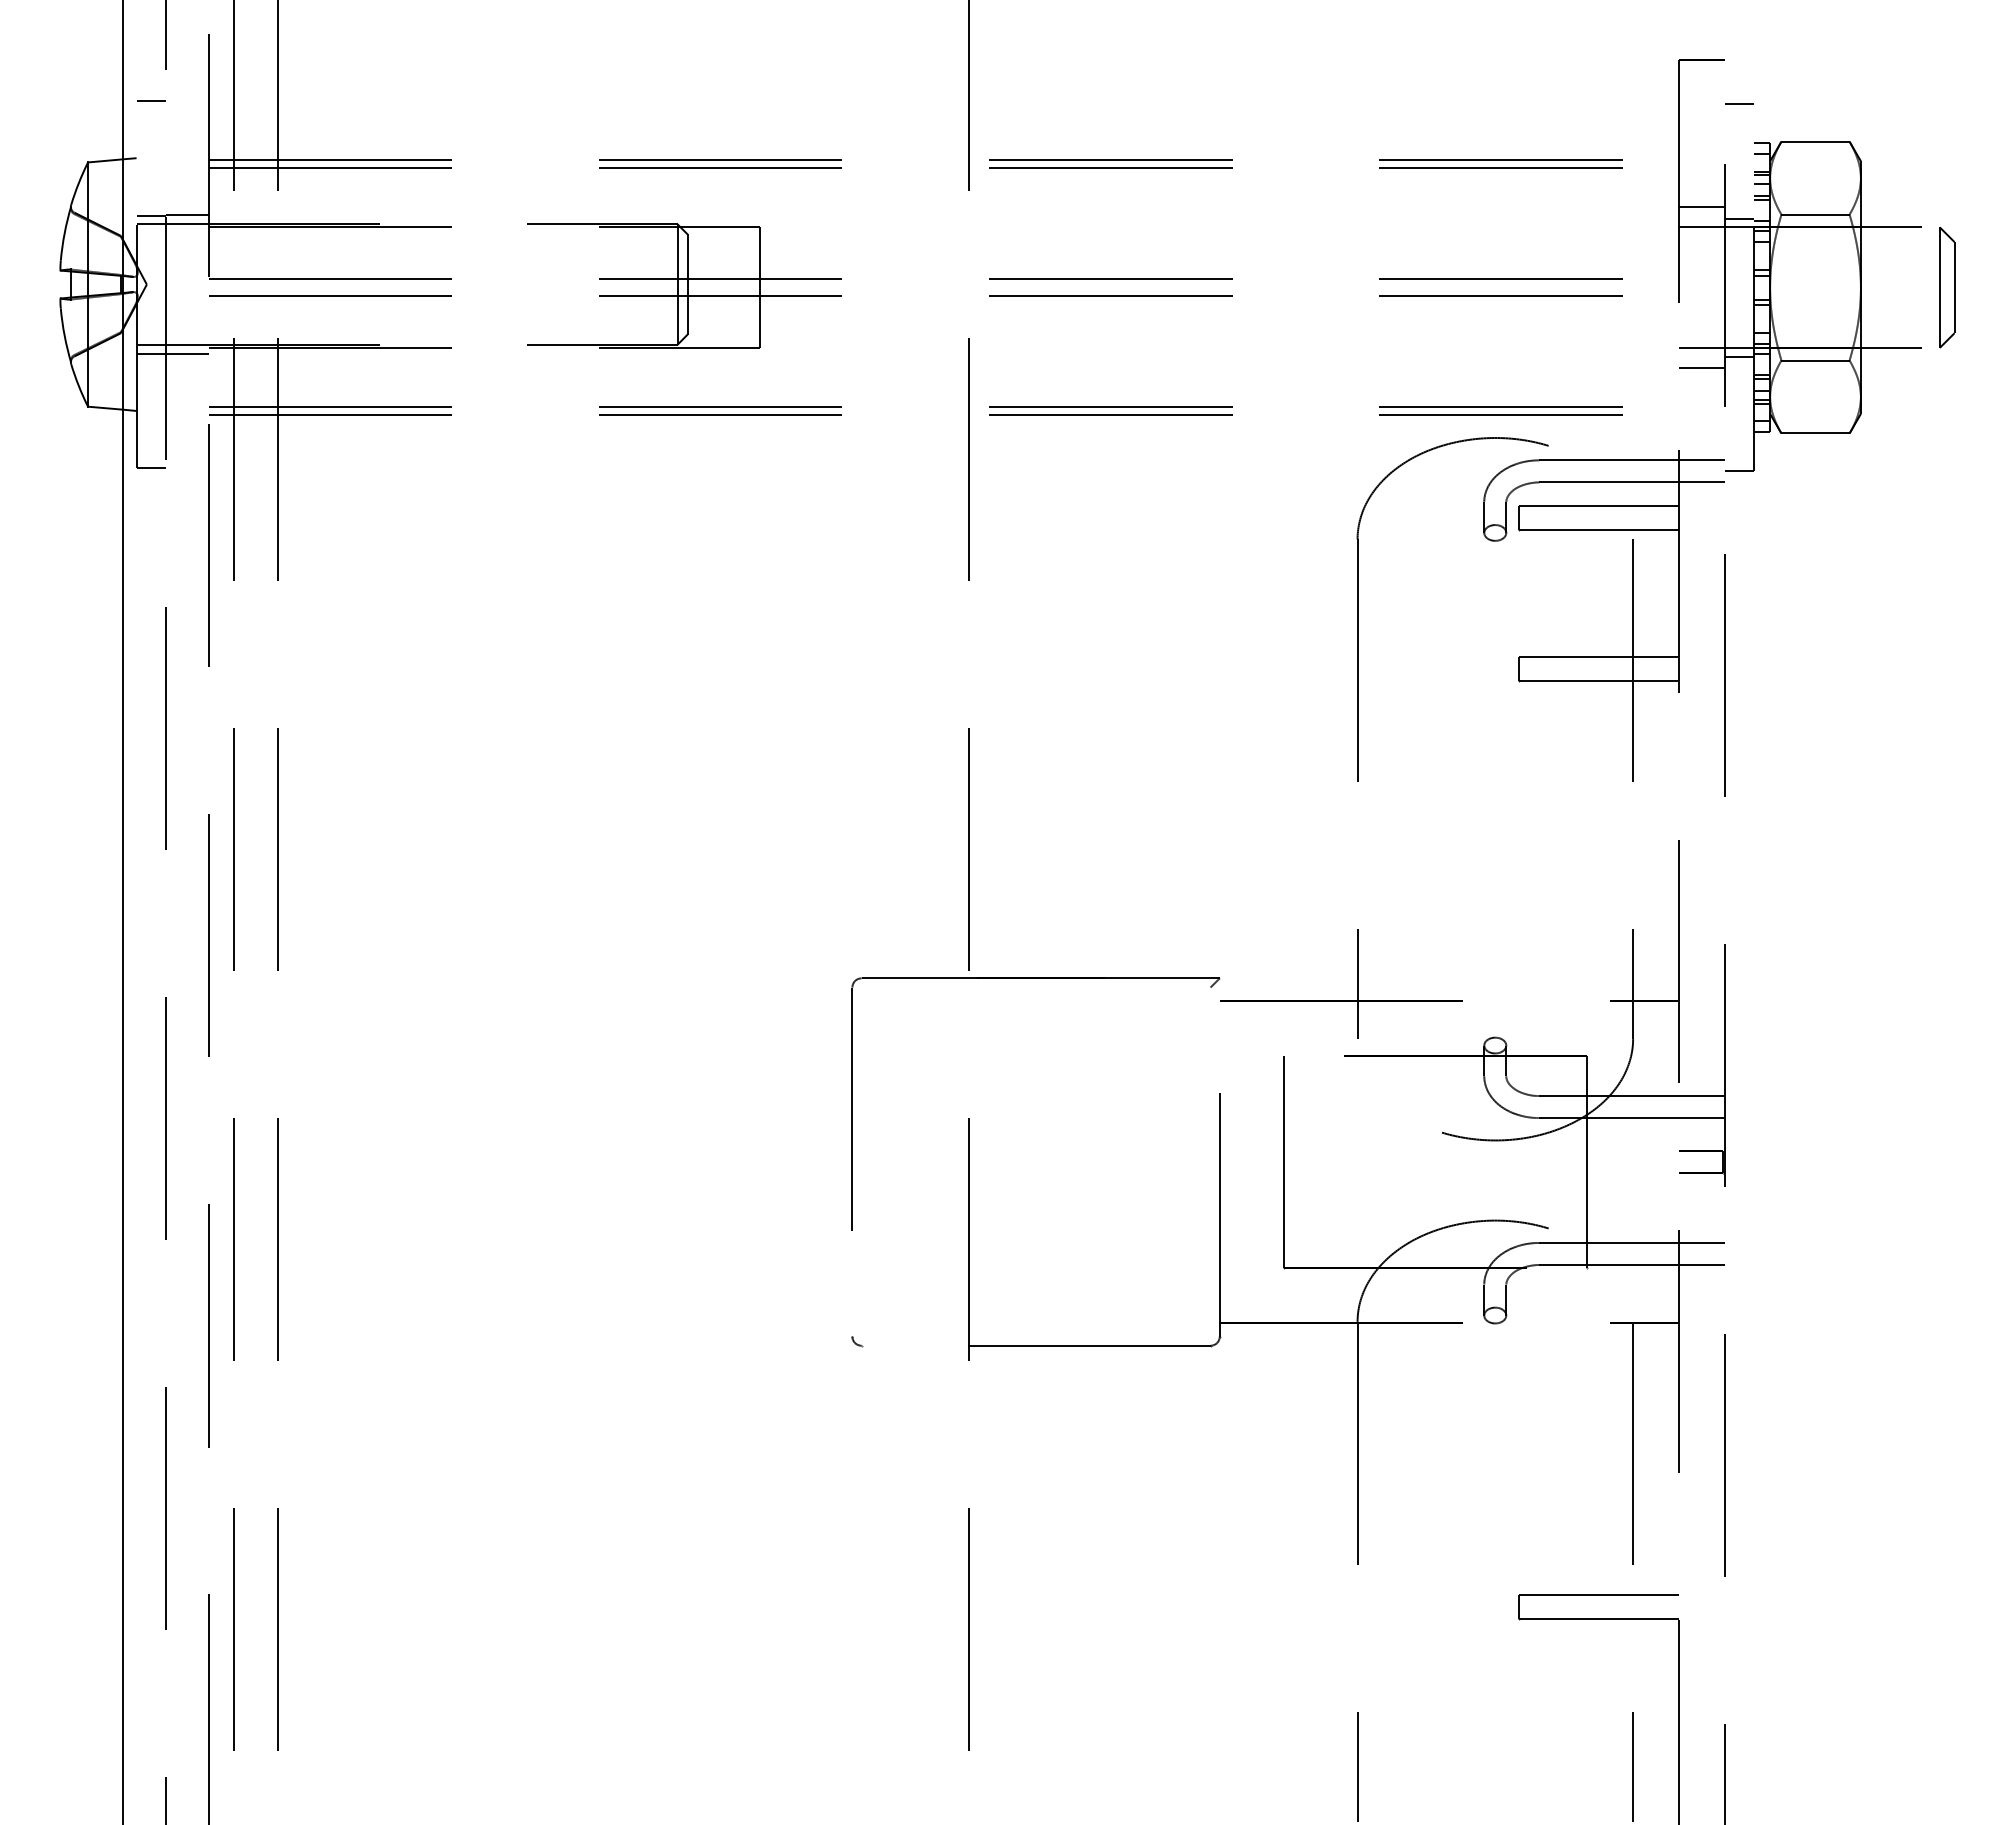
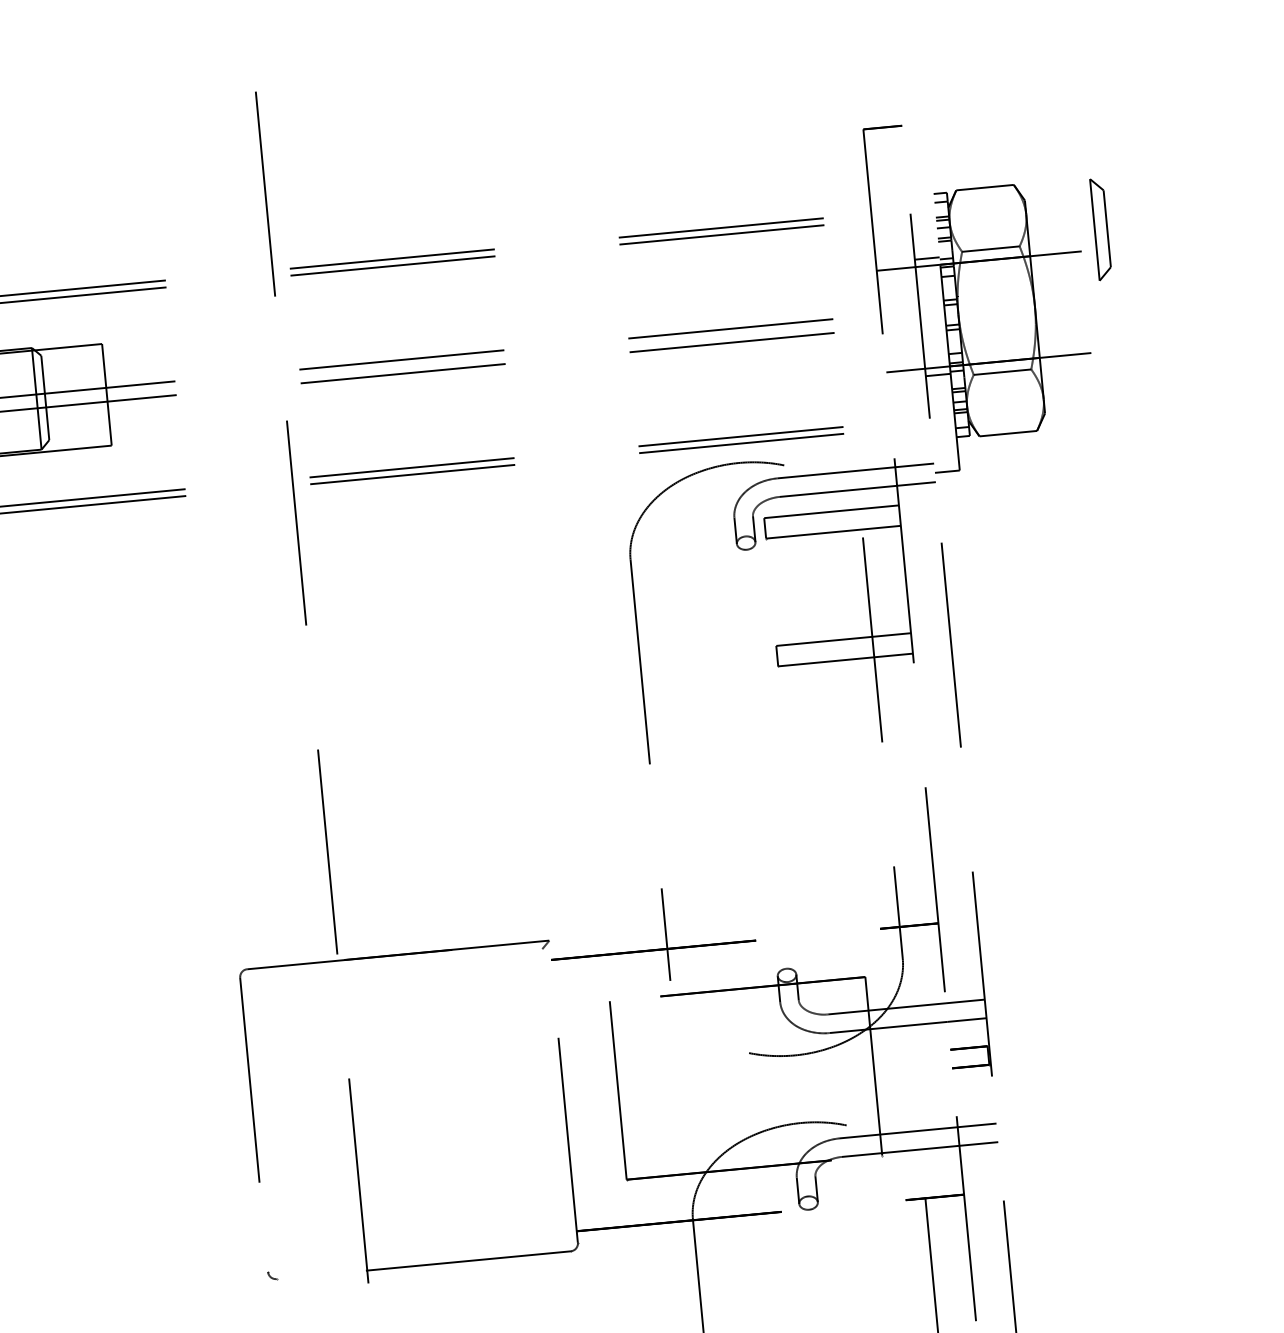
line: (1739, 103) -> (917, 161), removed
line: (1701, 206) -> (894, 251), removed
part: (1947, 287) -> (1101, 229), moved
line: (1701, 368) -> (906, 387), removed

